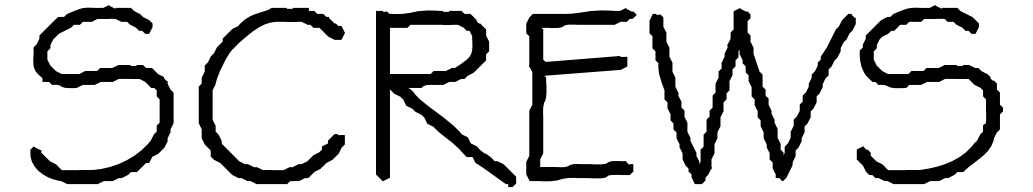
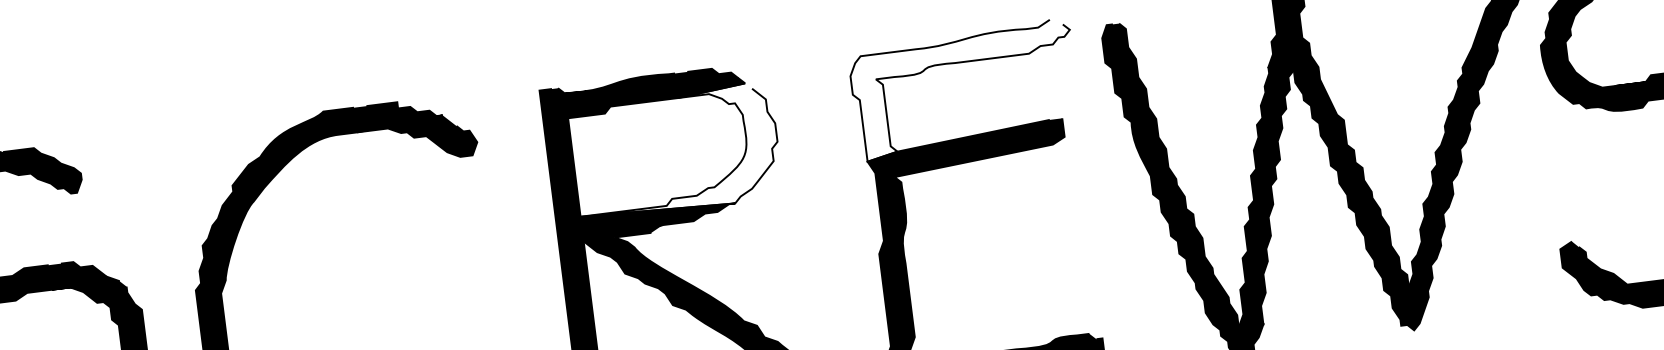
fill: (581, 36) -> (965, 88), removed
fill: (438, 48) -> (675, 149), removed

